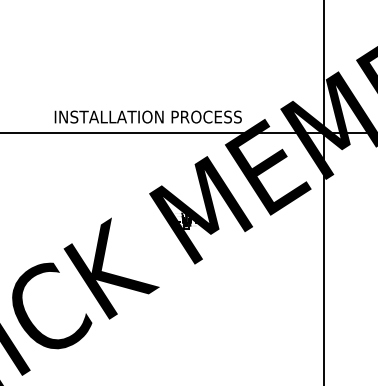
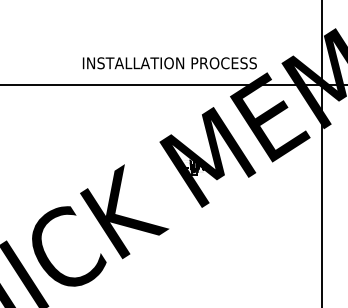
text: (147, 116) -> (169, 62), moved

